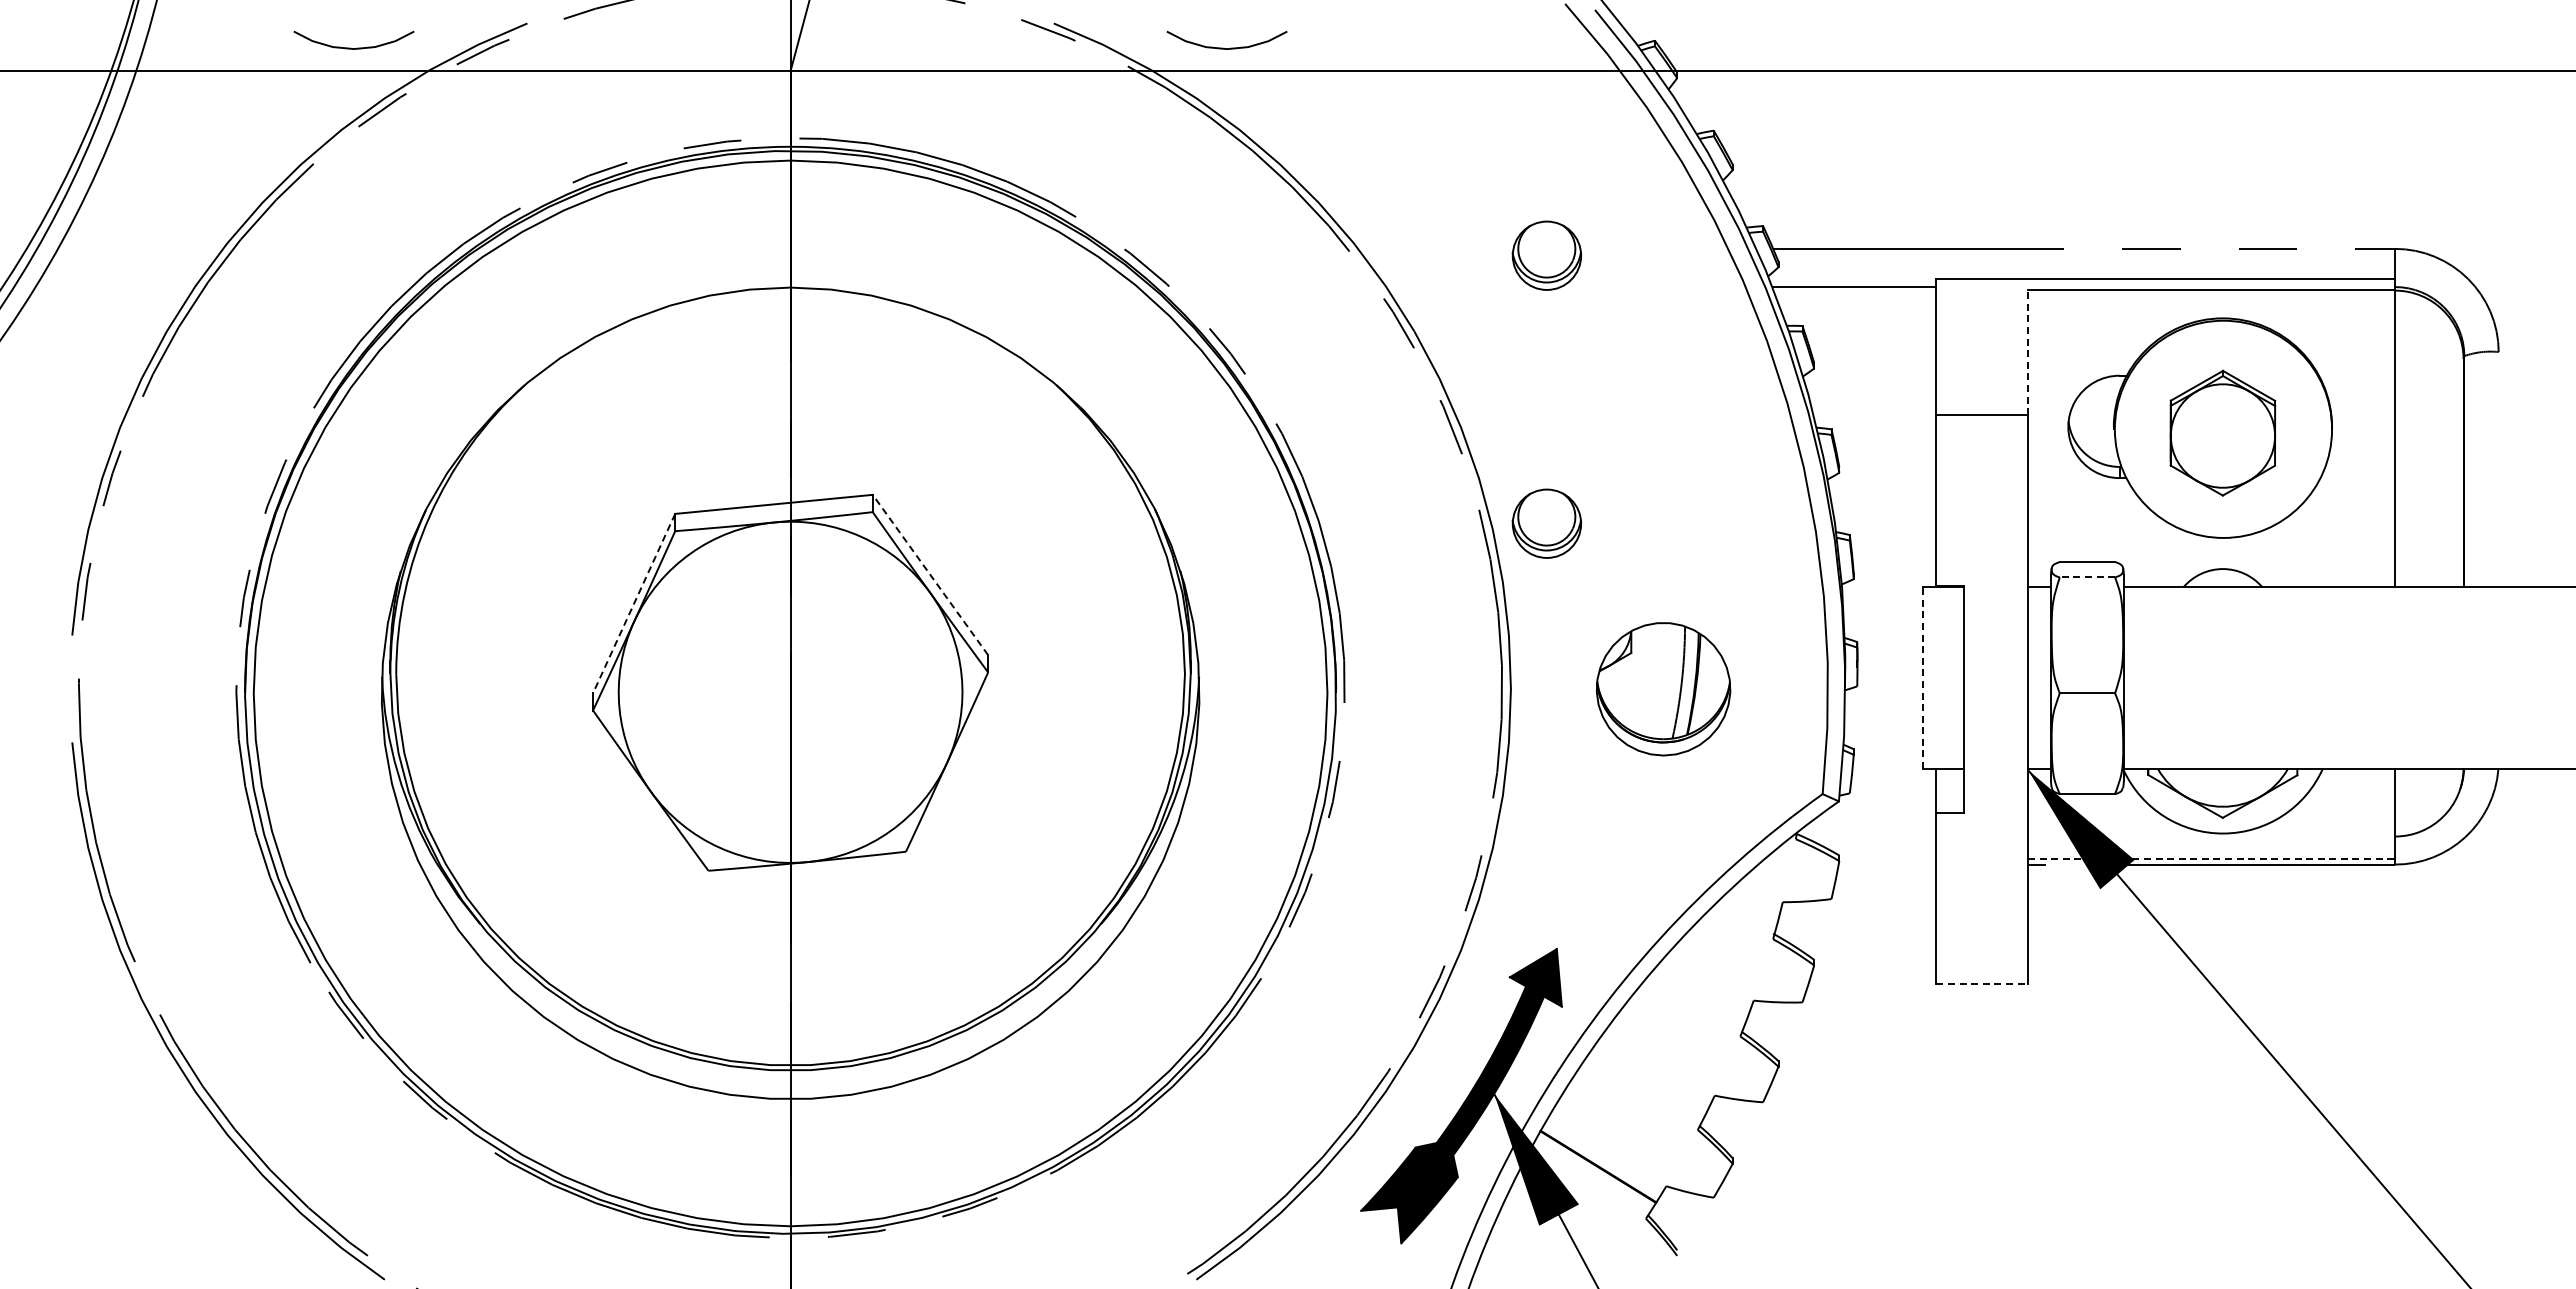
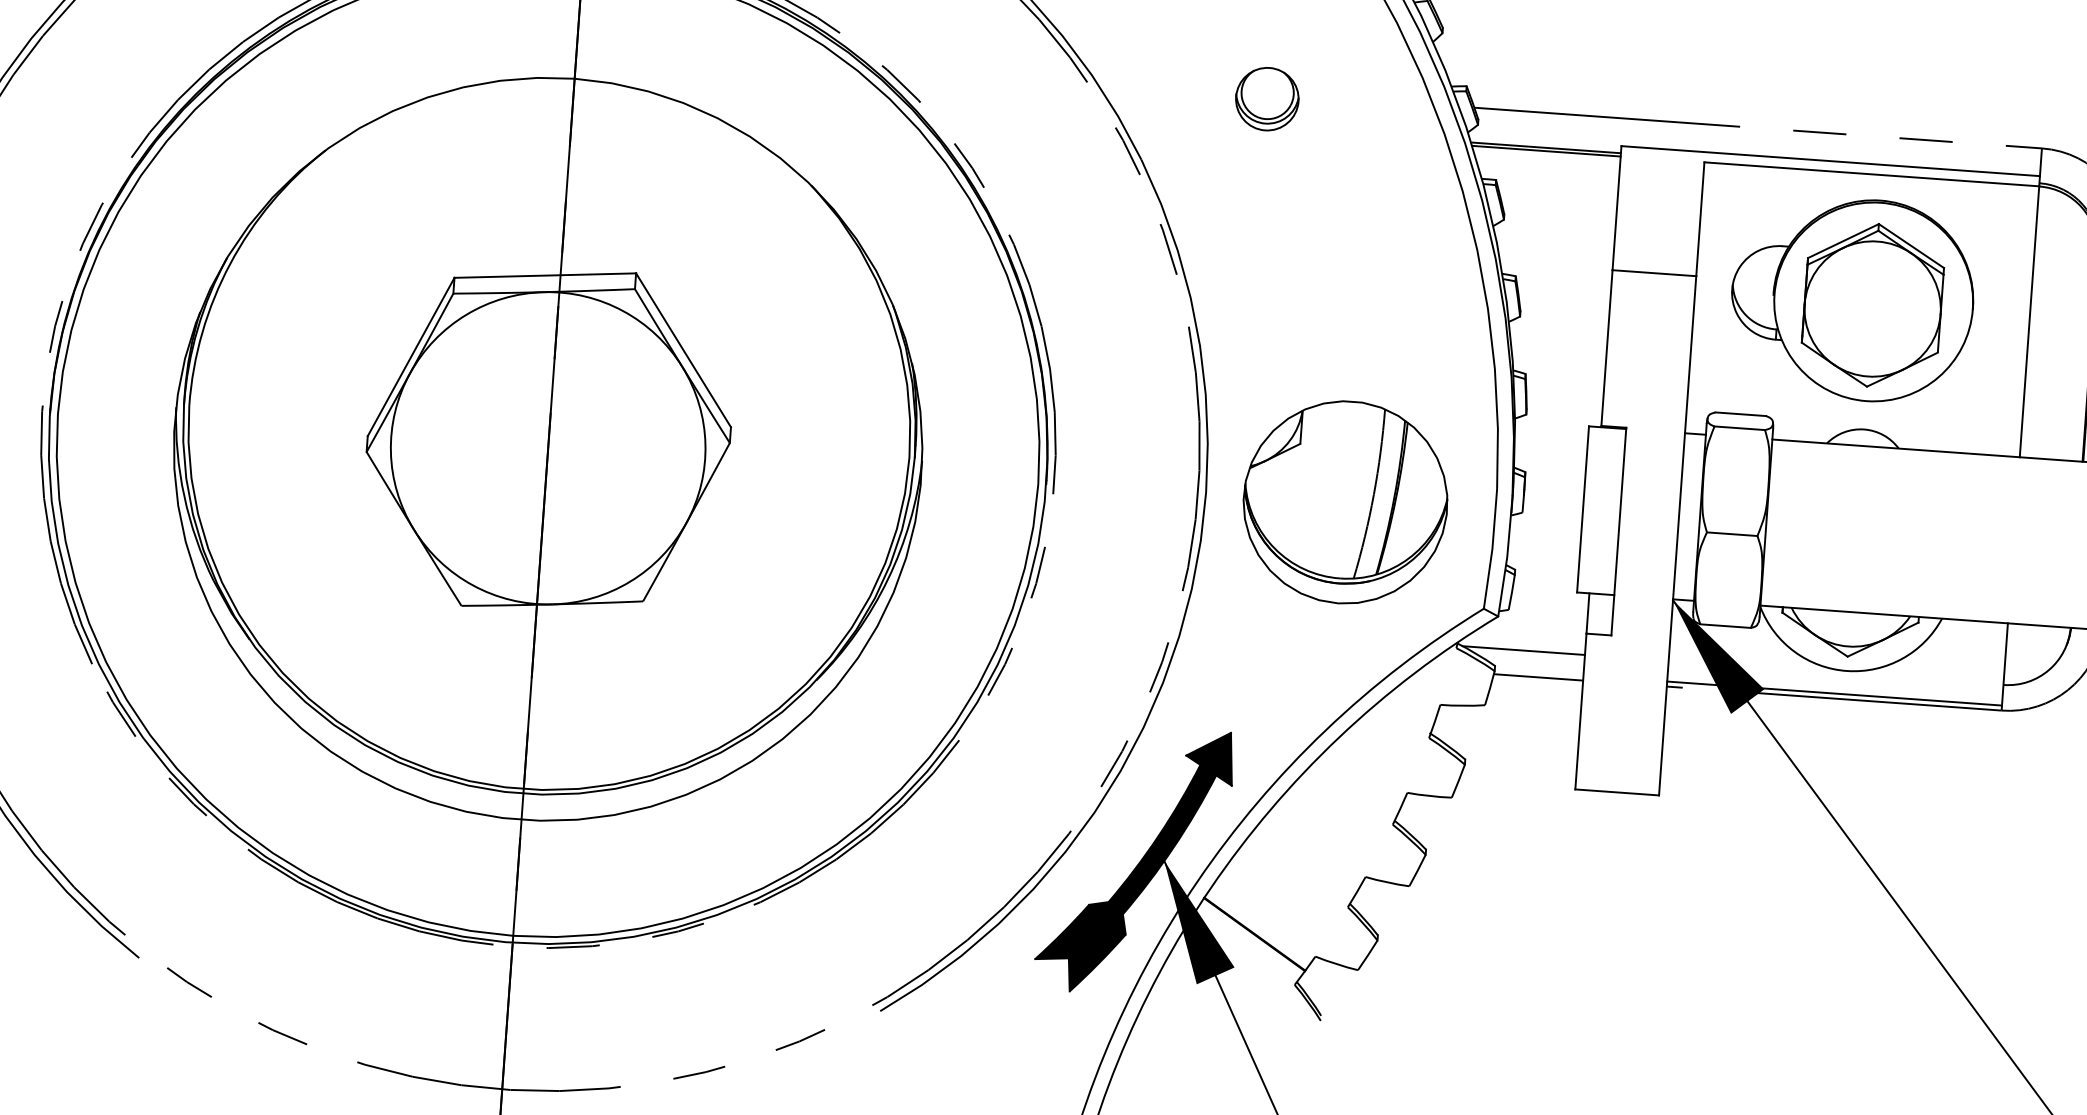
line: (1854, 290) -> (1545, 151), added
line: (2028, 352) -> (1700, 219), dashed -> solid
part: (2222, 433) -> (1872, 305), size x1.43
part: (1546, 523) -> (1249, 343), removed
line: (930, 575) -> (683, 350), dashed -> solid
line: (2087, 577) -> (1739, 428), dashed -> solid
line: (634, 603) -> (411, 356), dashed -> solid
line: (1922, 678) -> (1582, 509), dashed -> solid
part: (1663, 689) -> (1345, 502), size x1.67
line: (1869, 836) -> (1523, 650), added
line: (2211, 859) -> (1834, 693), dashed -> solid
line: (1887, 864) -> (1538, 677), added
line: (1982, 983) -> (1617, 792), dashed -> solid

